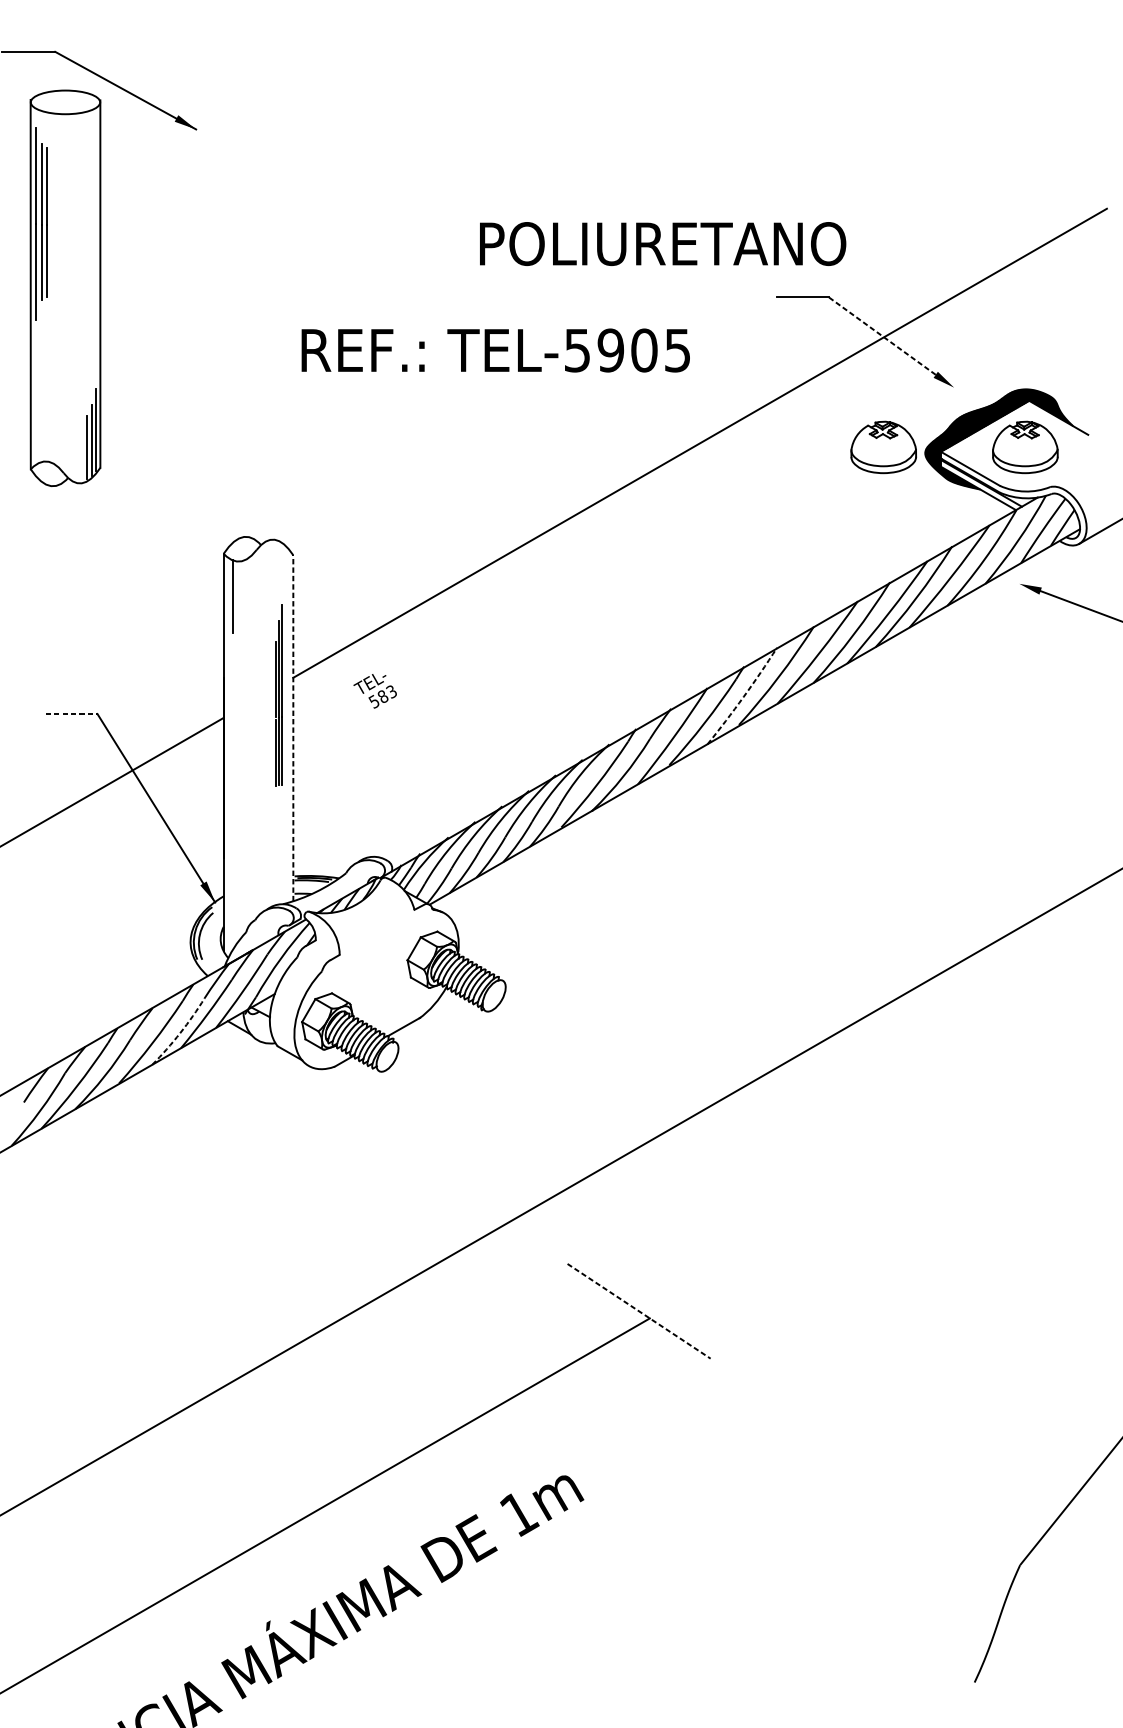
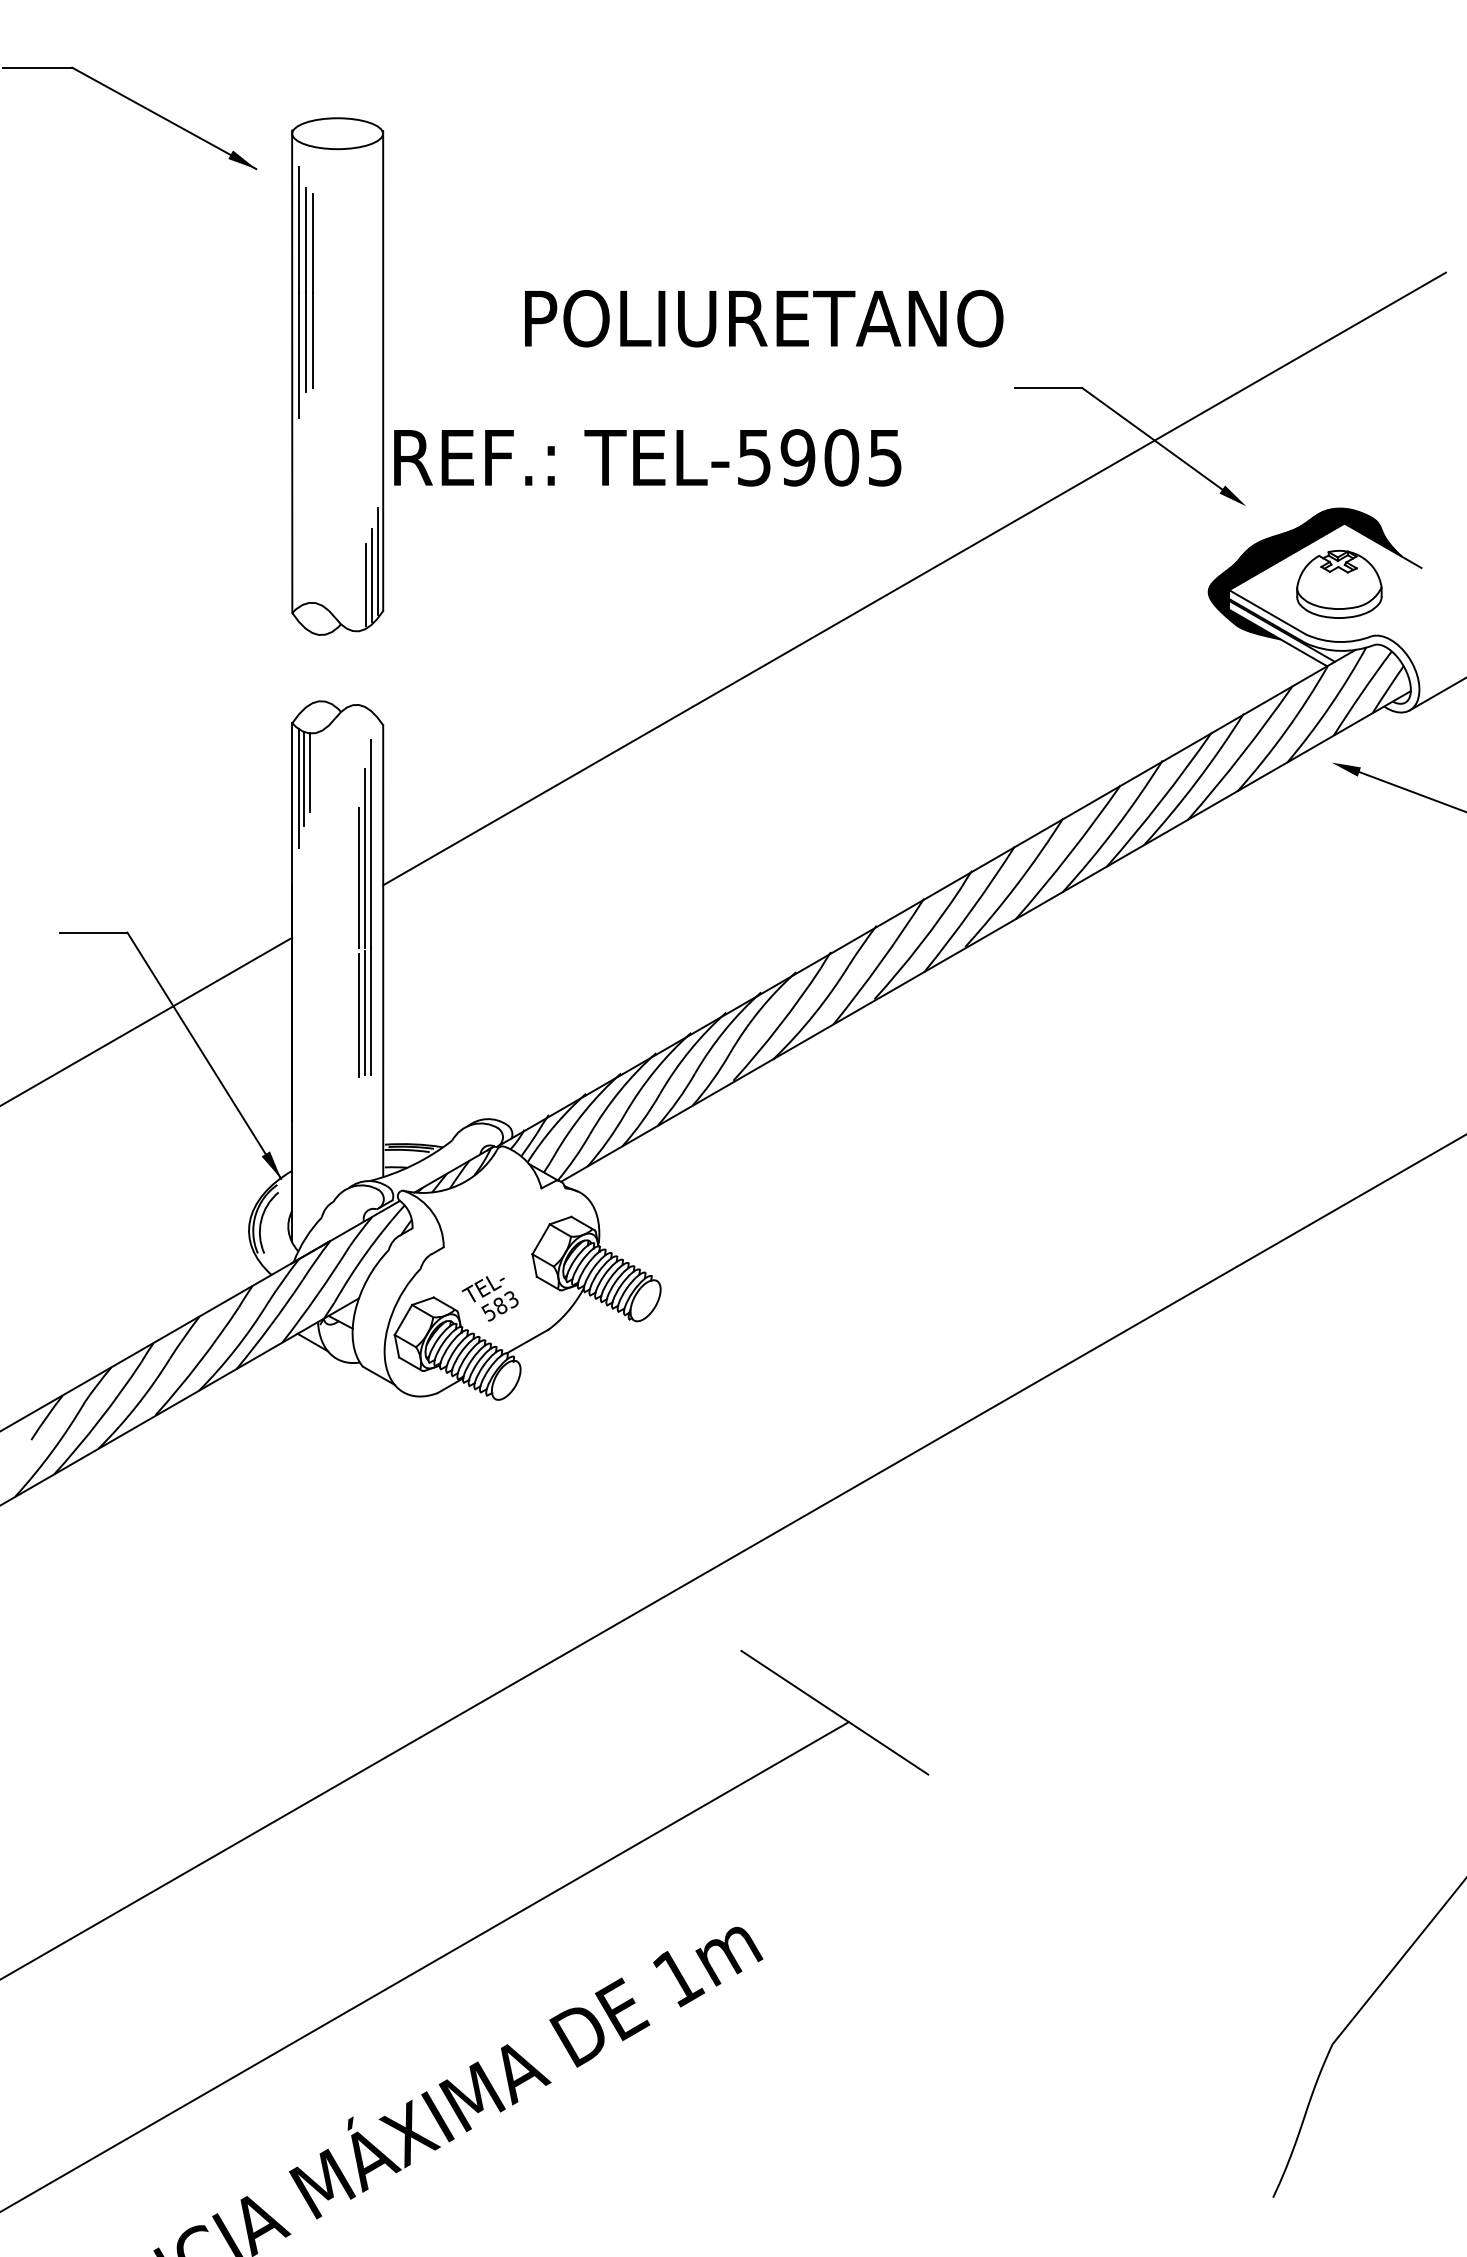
text: (663, 243) -> (764, 318), moved
part: (65, 288) -> (337, 376), moved
line: (881, 335) -> (1151, 438), dashed -> solid
part: (883, 446) -> (1154, 583), removed
line: (237, 591) -> (310, 772), added
line: (228, 602) -> (298, 787), added
text: (374, 690) -> (489, 1298), moved
part: (278, 695) -> (364, 908), size x1.43
arc: (743, 697) -> (971, 910), dashed -> solid
line: (71, 713) -> (93, 932), dashed -> solid
line: (293, 728) -> (383, 951), dashed -> solid
arc: (180, 1033) -> (235, 1349), dashed -> solid
line: (639, 1311) -> (835, 1713), dashed -> solid

